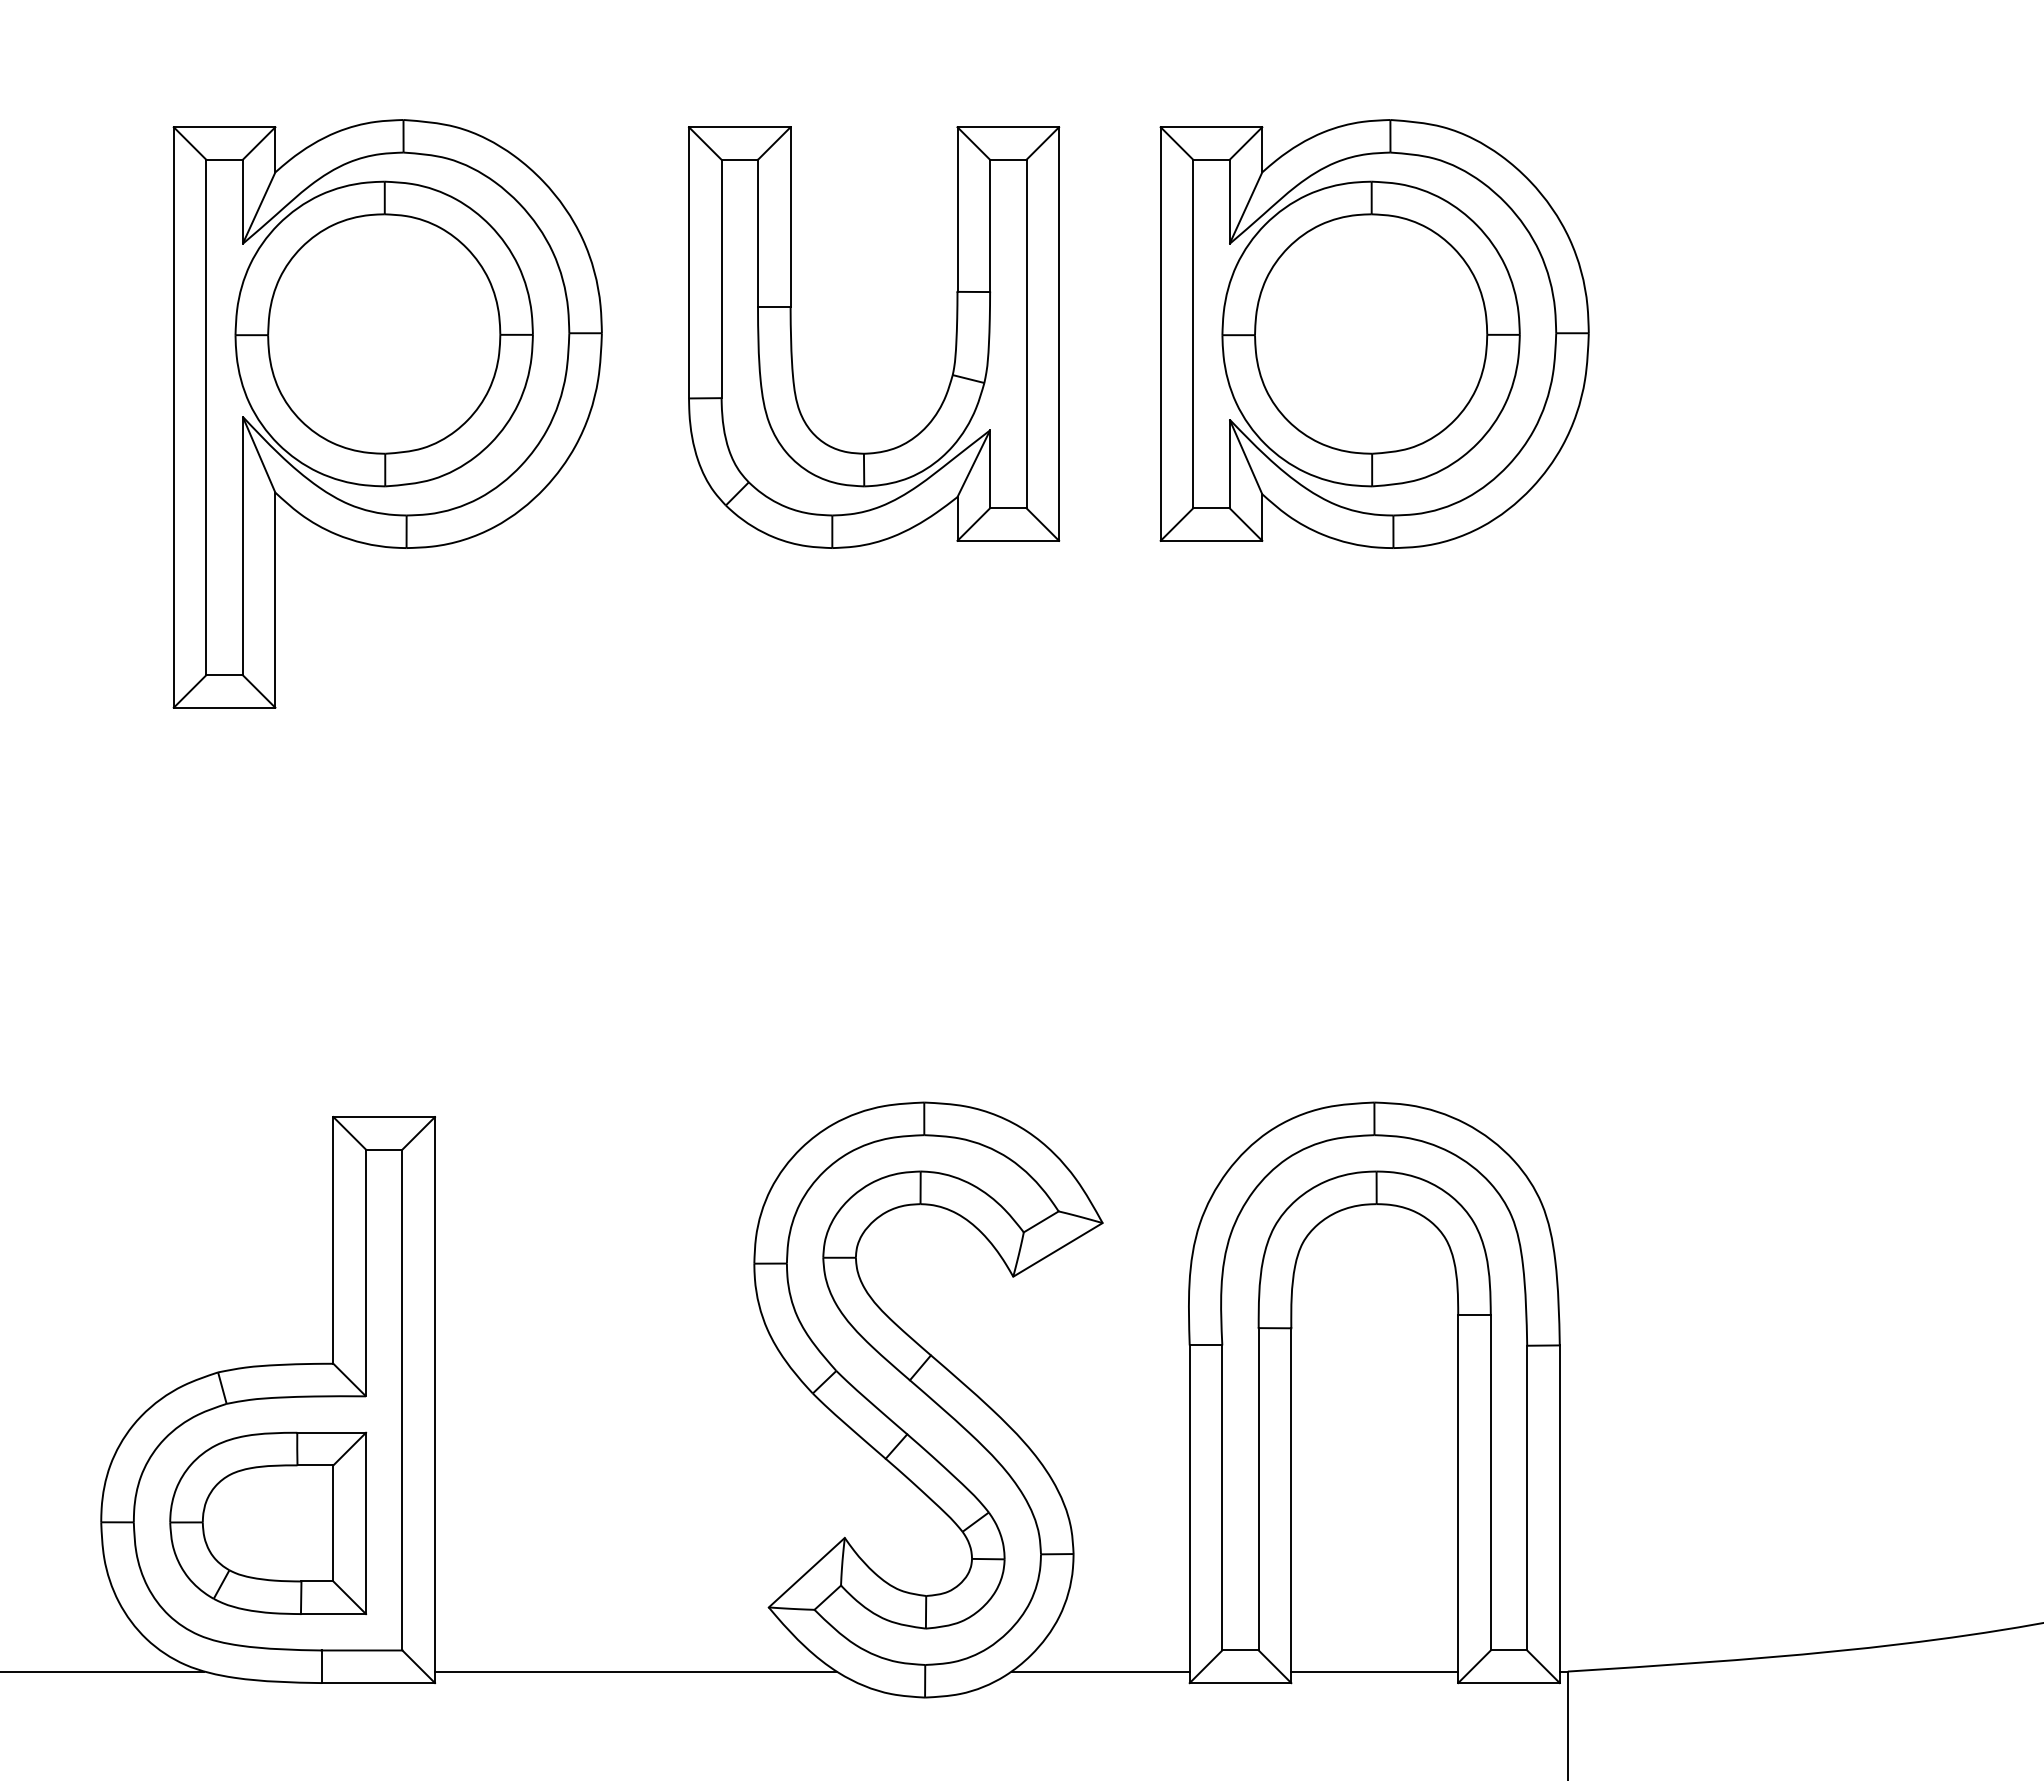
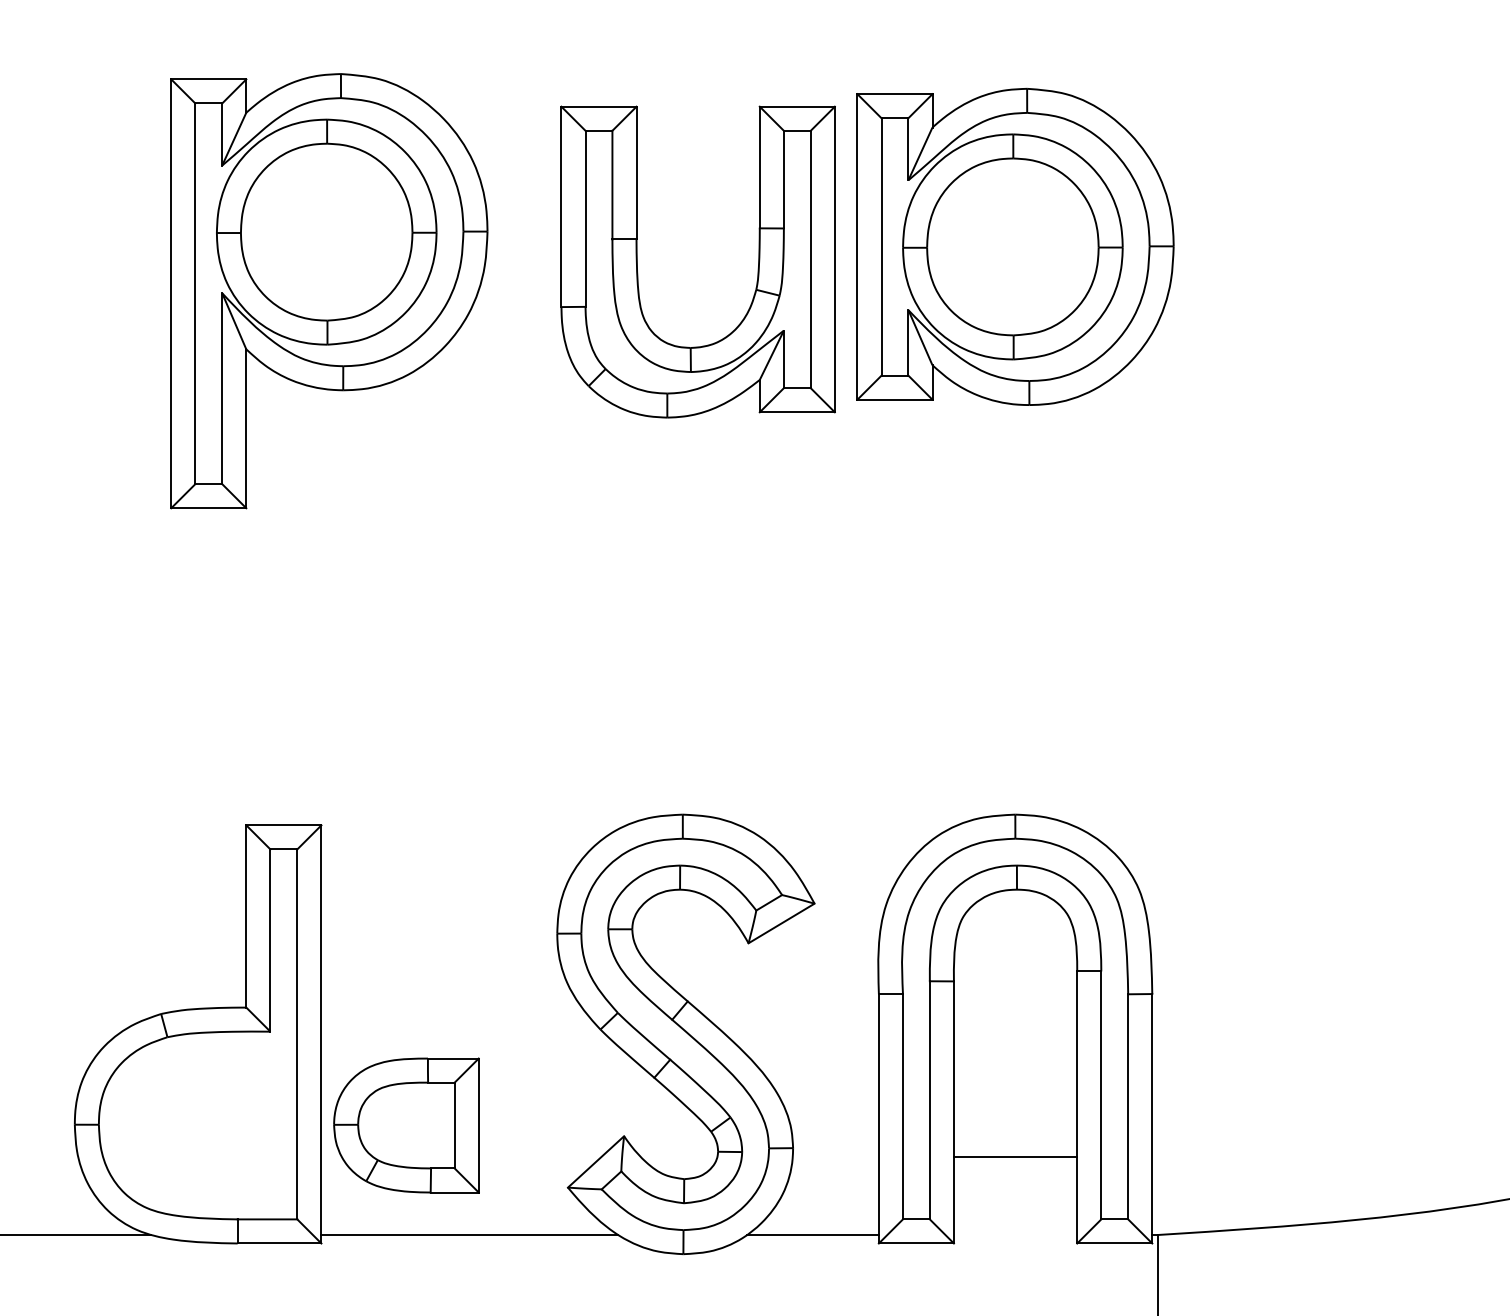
part: (955, 337) -> (758, 262), moved
part: (387, 413) -> (329, 290), moved
part: (268, 1523) -> (406, 1125), moved
line: (1374, 1671) -> (1015, 1156), moved

